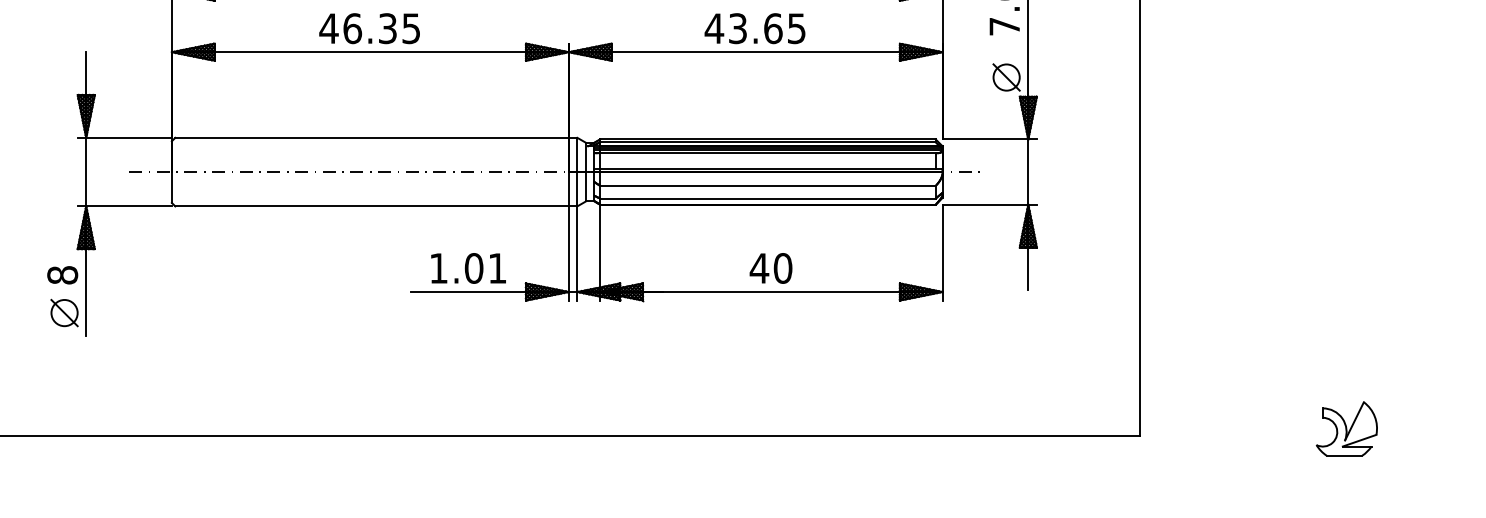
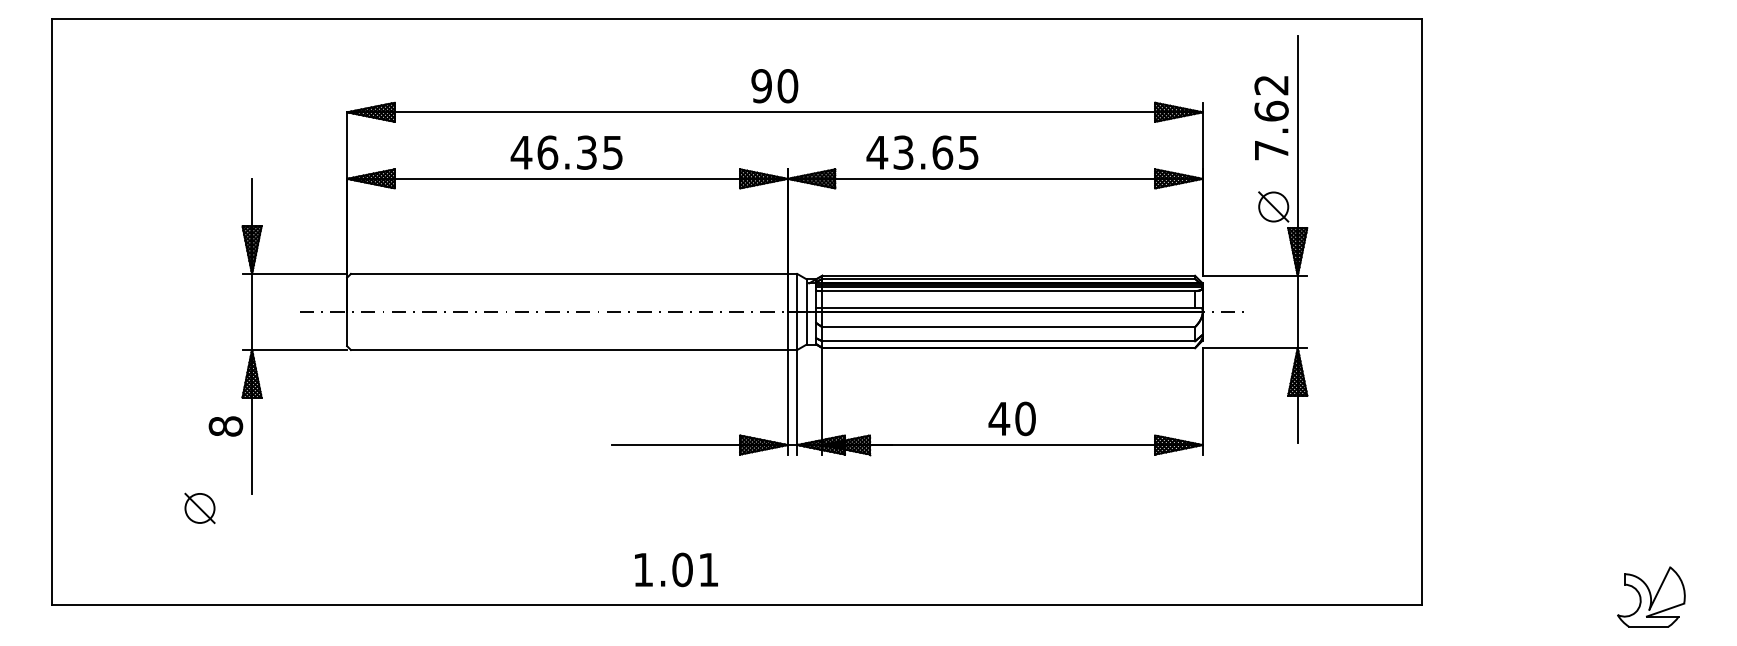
text: (755, 28) -> (922, 152), moved
text: (468, 268) -> (676, 569), moved
part: (64, 313) -> (199, 508), moved

